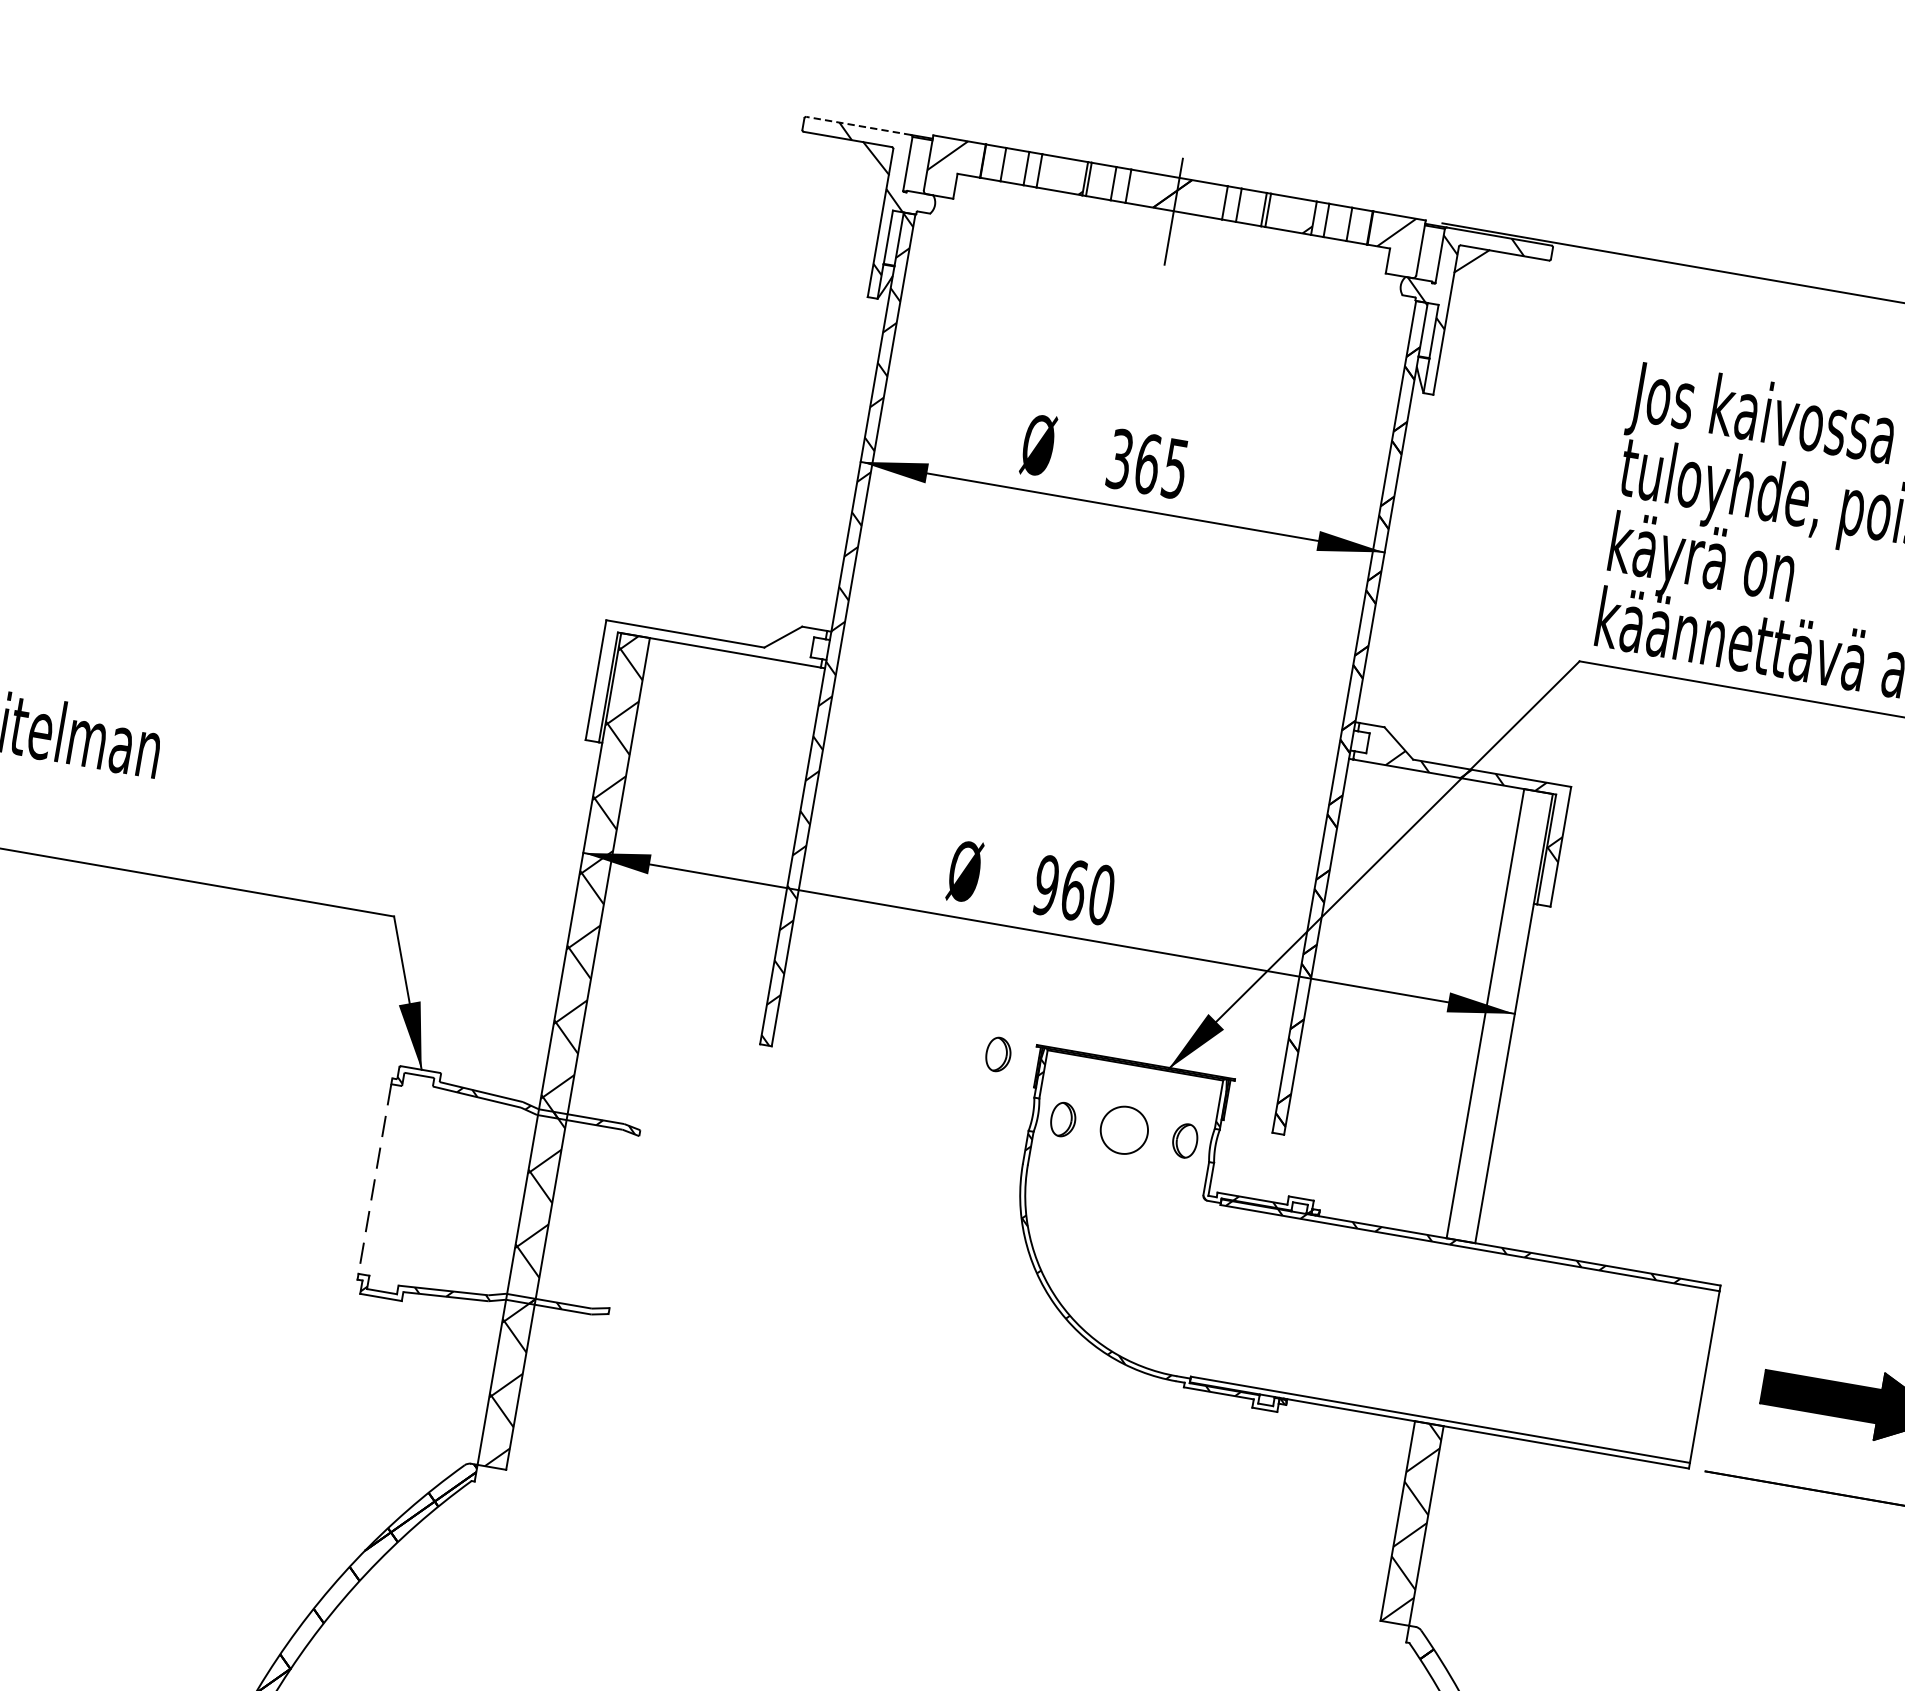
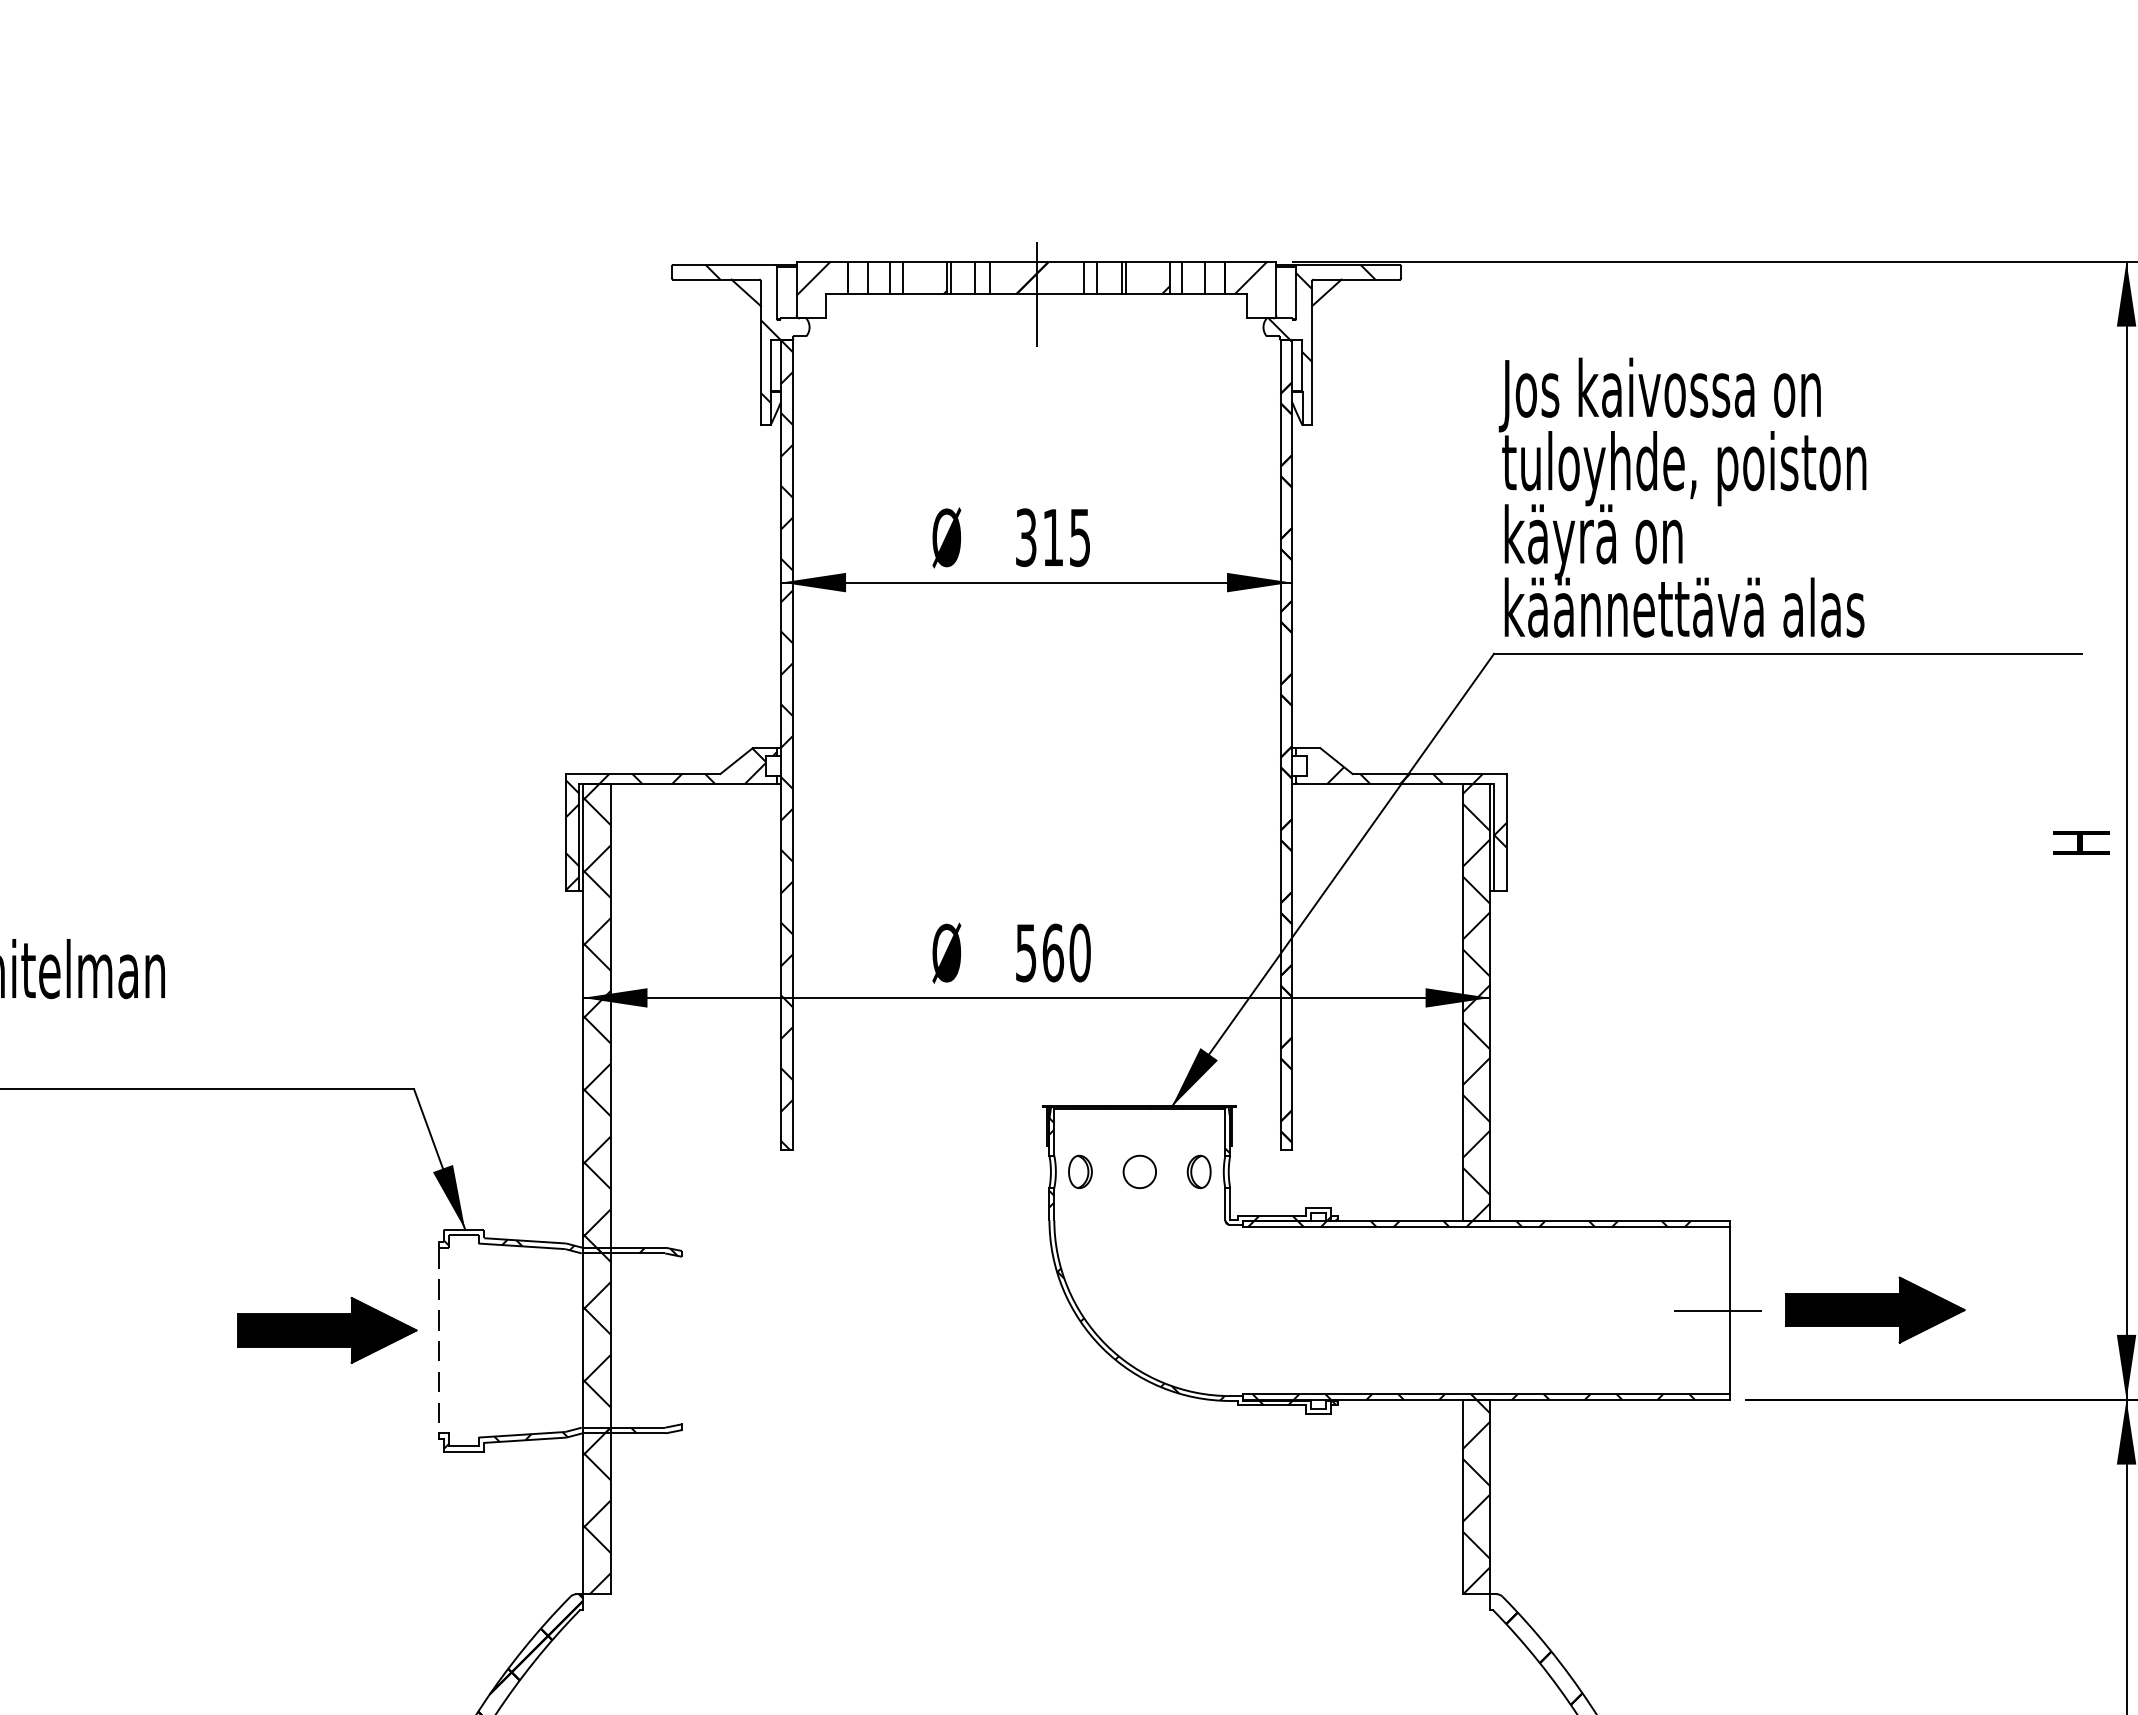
line: (858, 126) -> (724, 265), dashed -> solid
text: (1148, 463) -> (1053, 537), 365 -> 315
hatch: (706, 684) -> (671, 818), added
text: (1045, 884) -> (1025, 952), 960 -> 560
hatch: (1499, 1016) -> (1476, 1002), added
part: (998, 1054) -> (1008, 1120), removed
part: (1123, 1129) -> (1139, 1171), size x0.71
part: (262, 1148) -> (327, 1330), added
line: (1692, 1374) -> (1717, 1310), added
hatch: (1426, 1419) -> (1473, 1396), added

